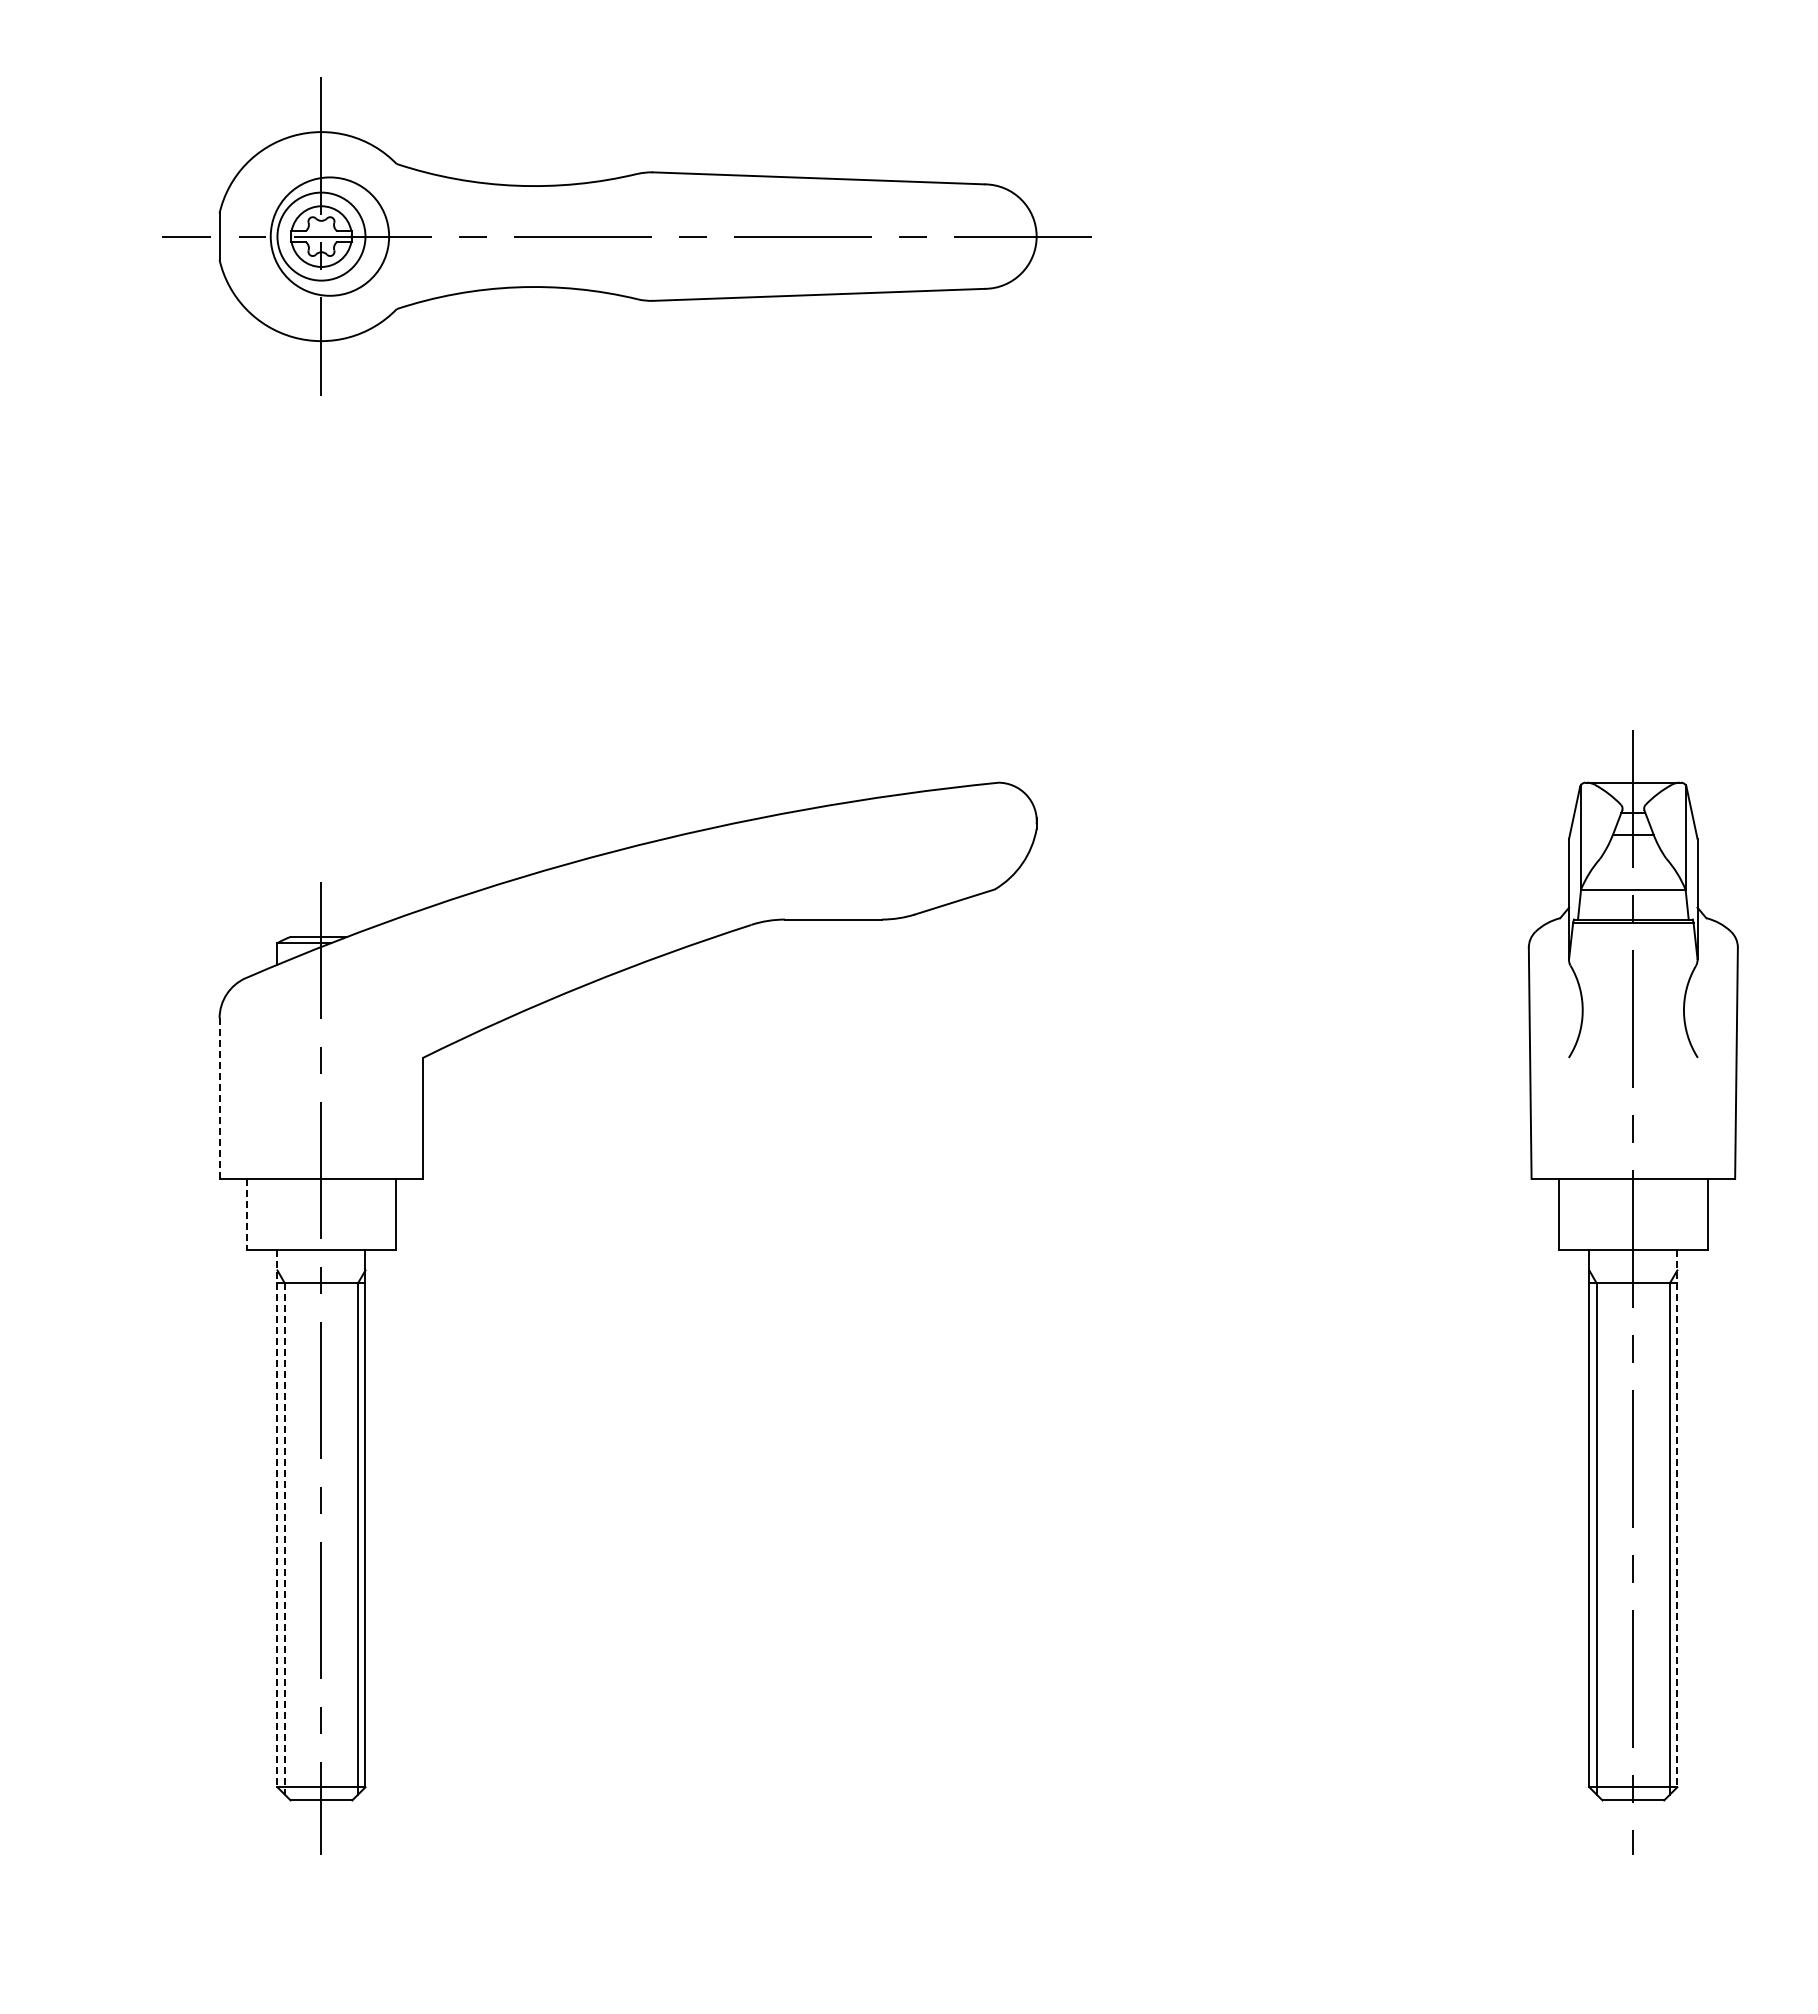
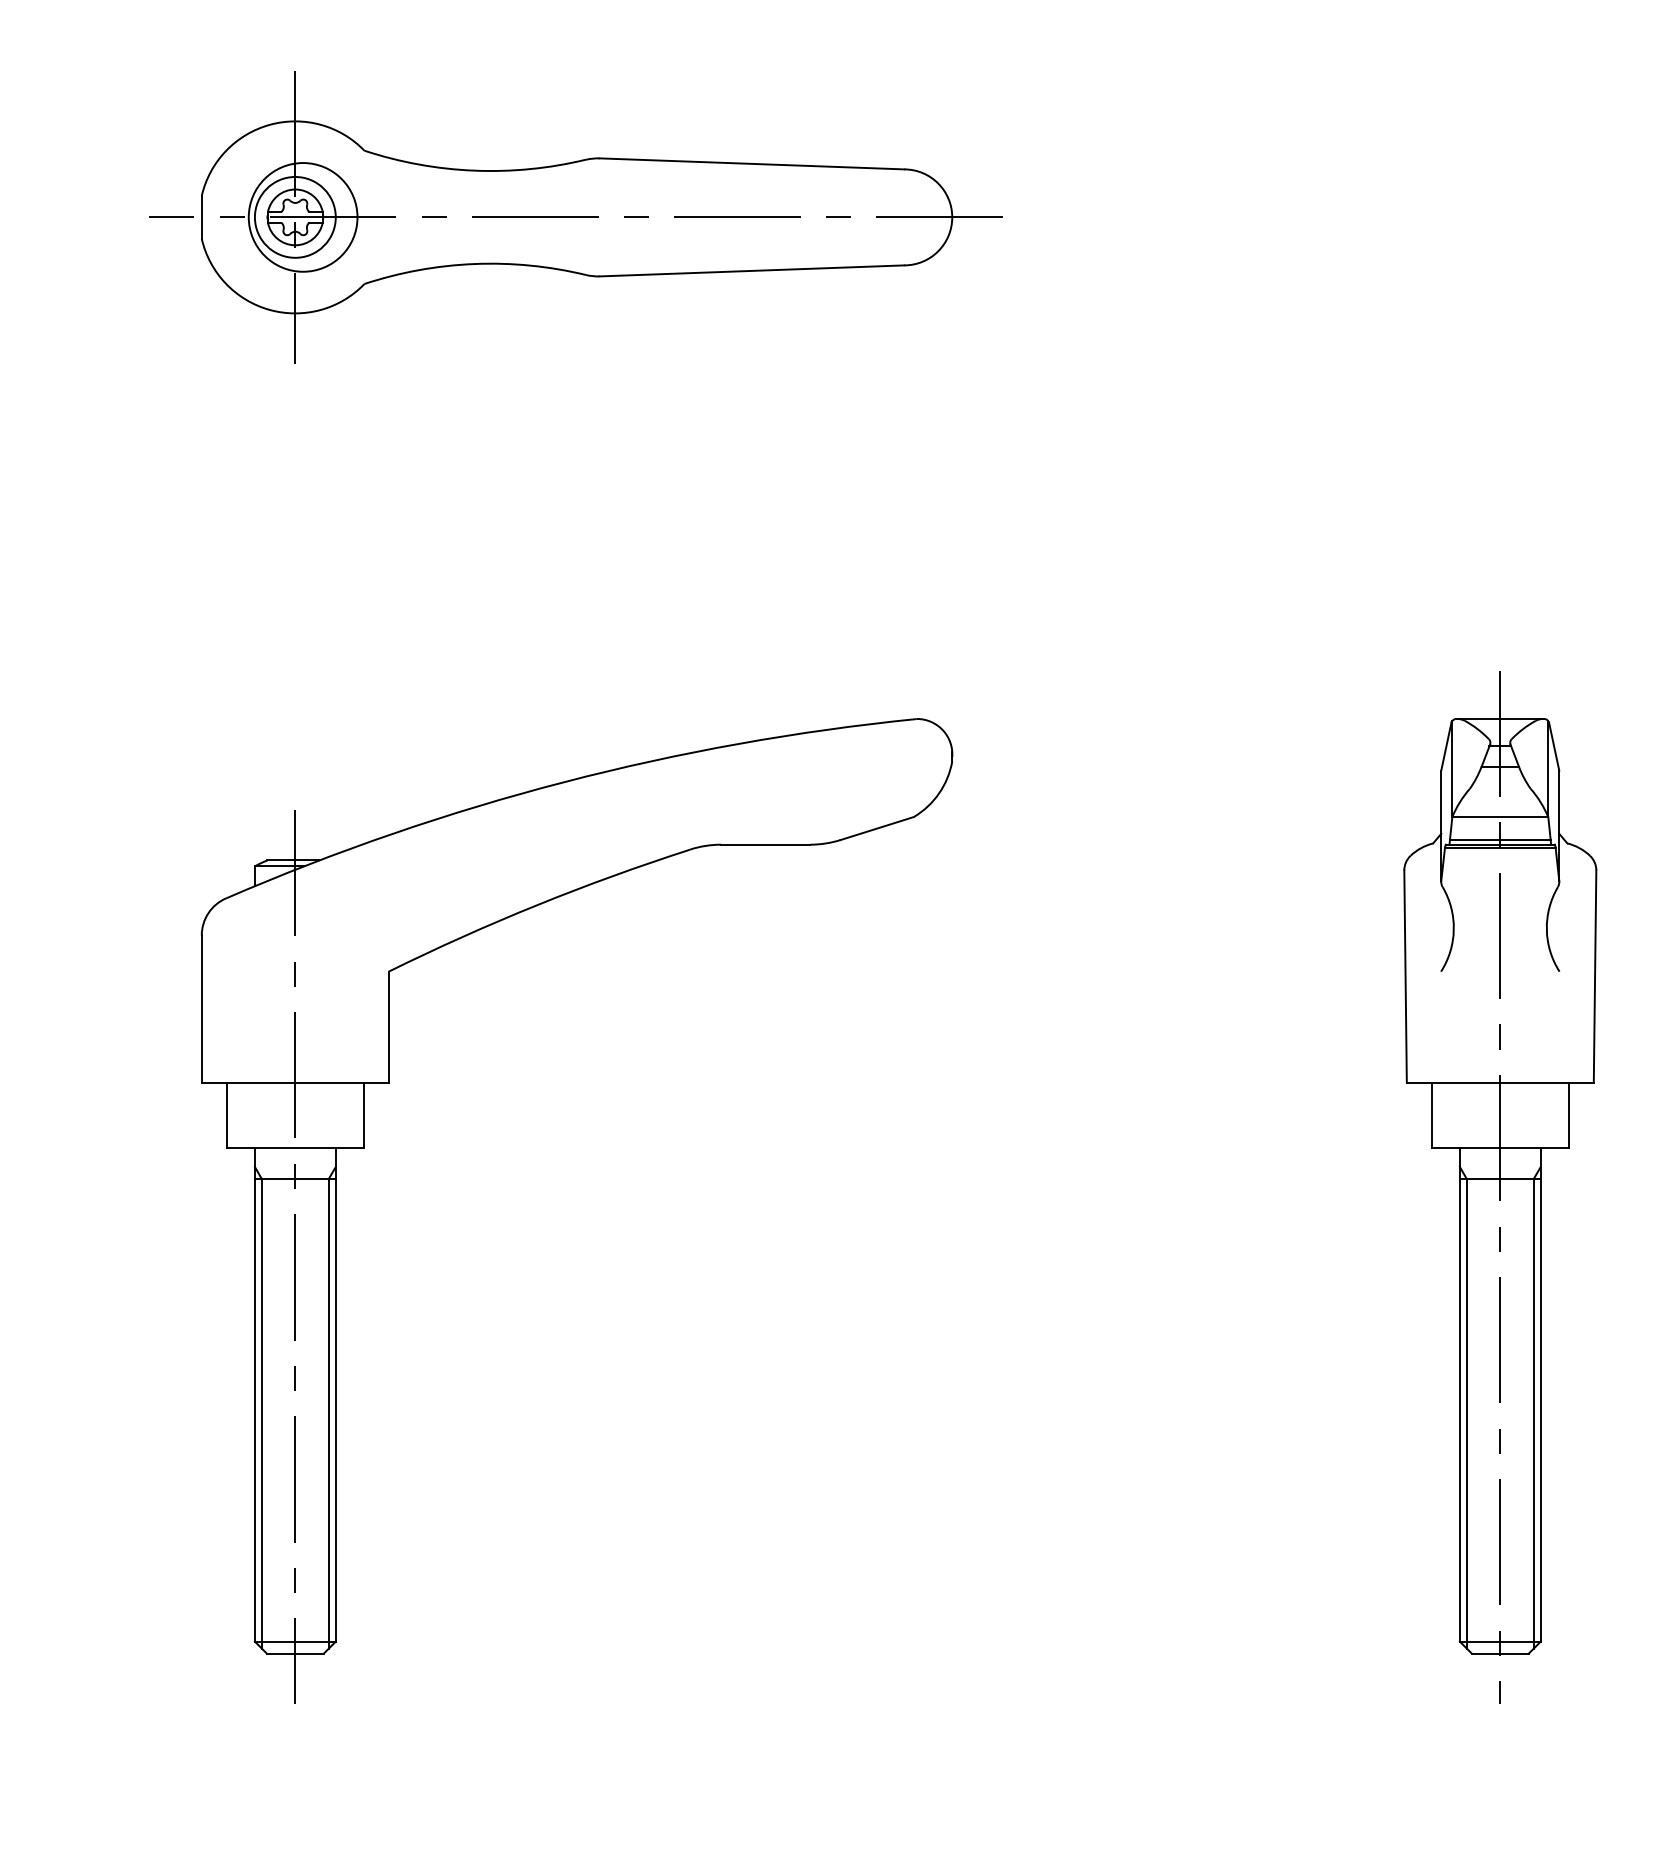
line: (1633, 914) -> (1500, 840), added
line: (219, 1099) -> (201, 1009), dashed -> solid
line: (247, 1214) -> (227, 1115), dashed -> solid
line: (277, 1519) -> (254, 1395), dashed -> solid
line: (1677, 1519) -> (1540, 1395), dashed -> solid
line: (284, 1539) -> (261, 1414), dashed -> solid

